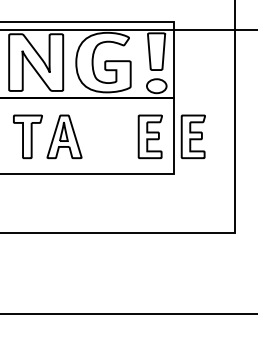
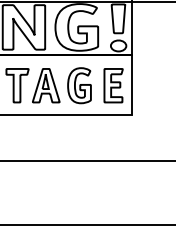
part: (106, 136) -> (79, 85), added
part: (192, 136) -> (146, 85), removed

